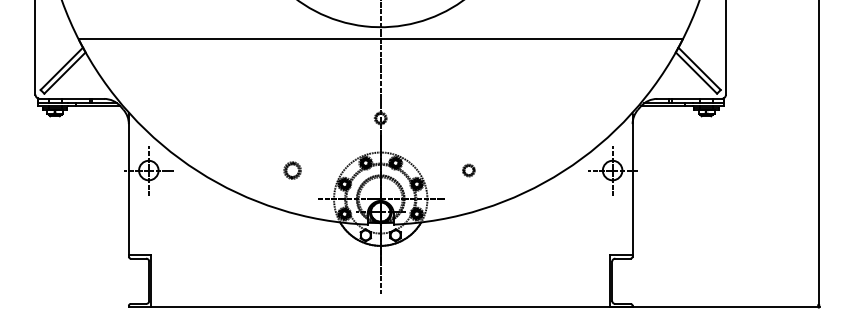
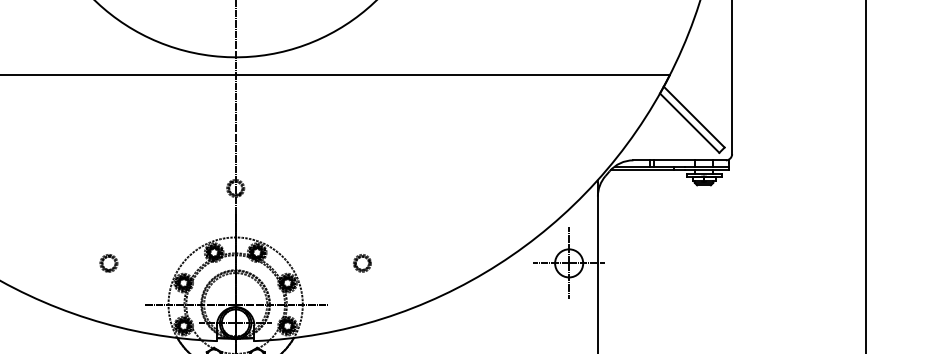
part: (292, 170) -> (108, 263), size x0.71

